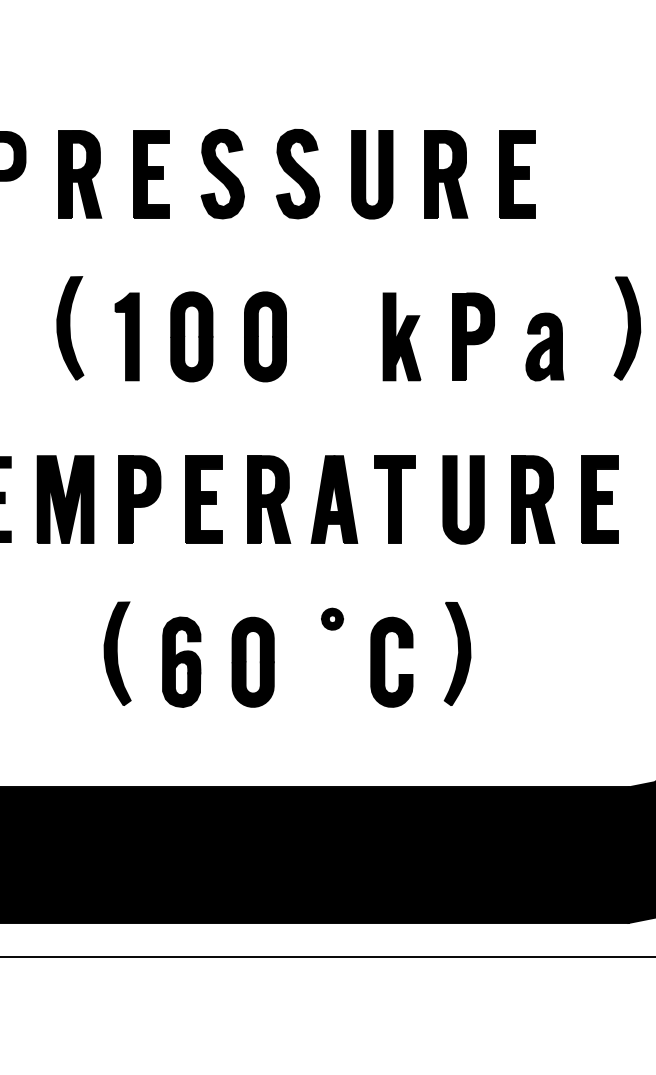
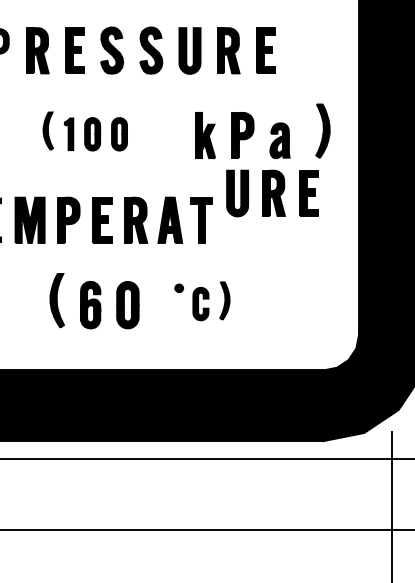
part: (169, 329) -> (84, 131), size x0.7
part: (530, 499) -> (272, 193), moved
part: (396, 655) -> (202, 301), size x0.7

